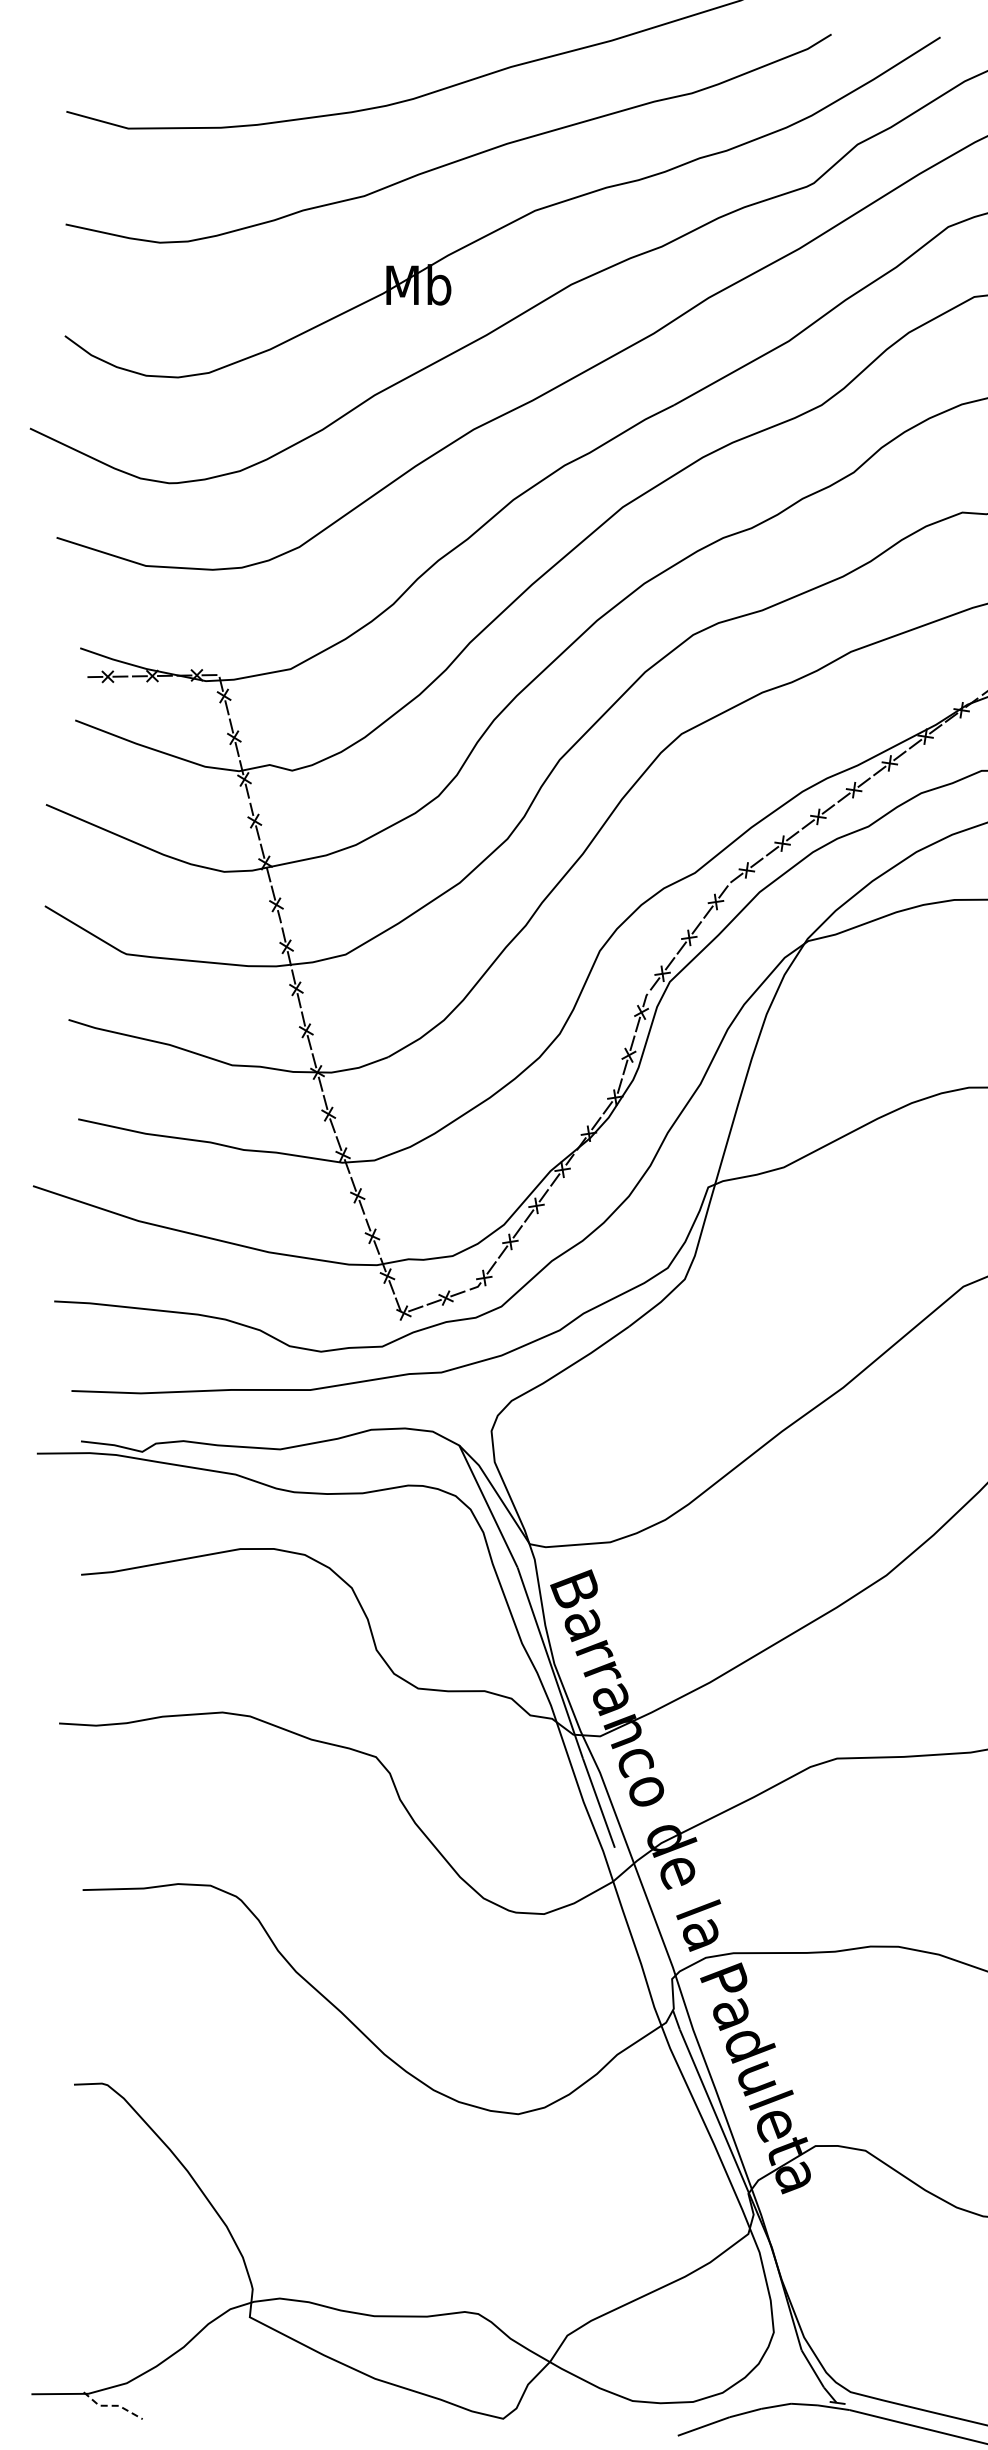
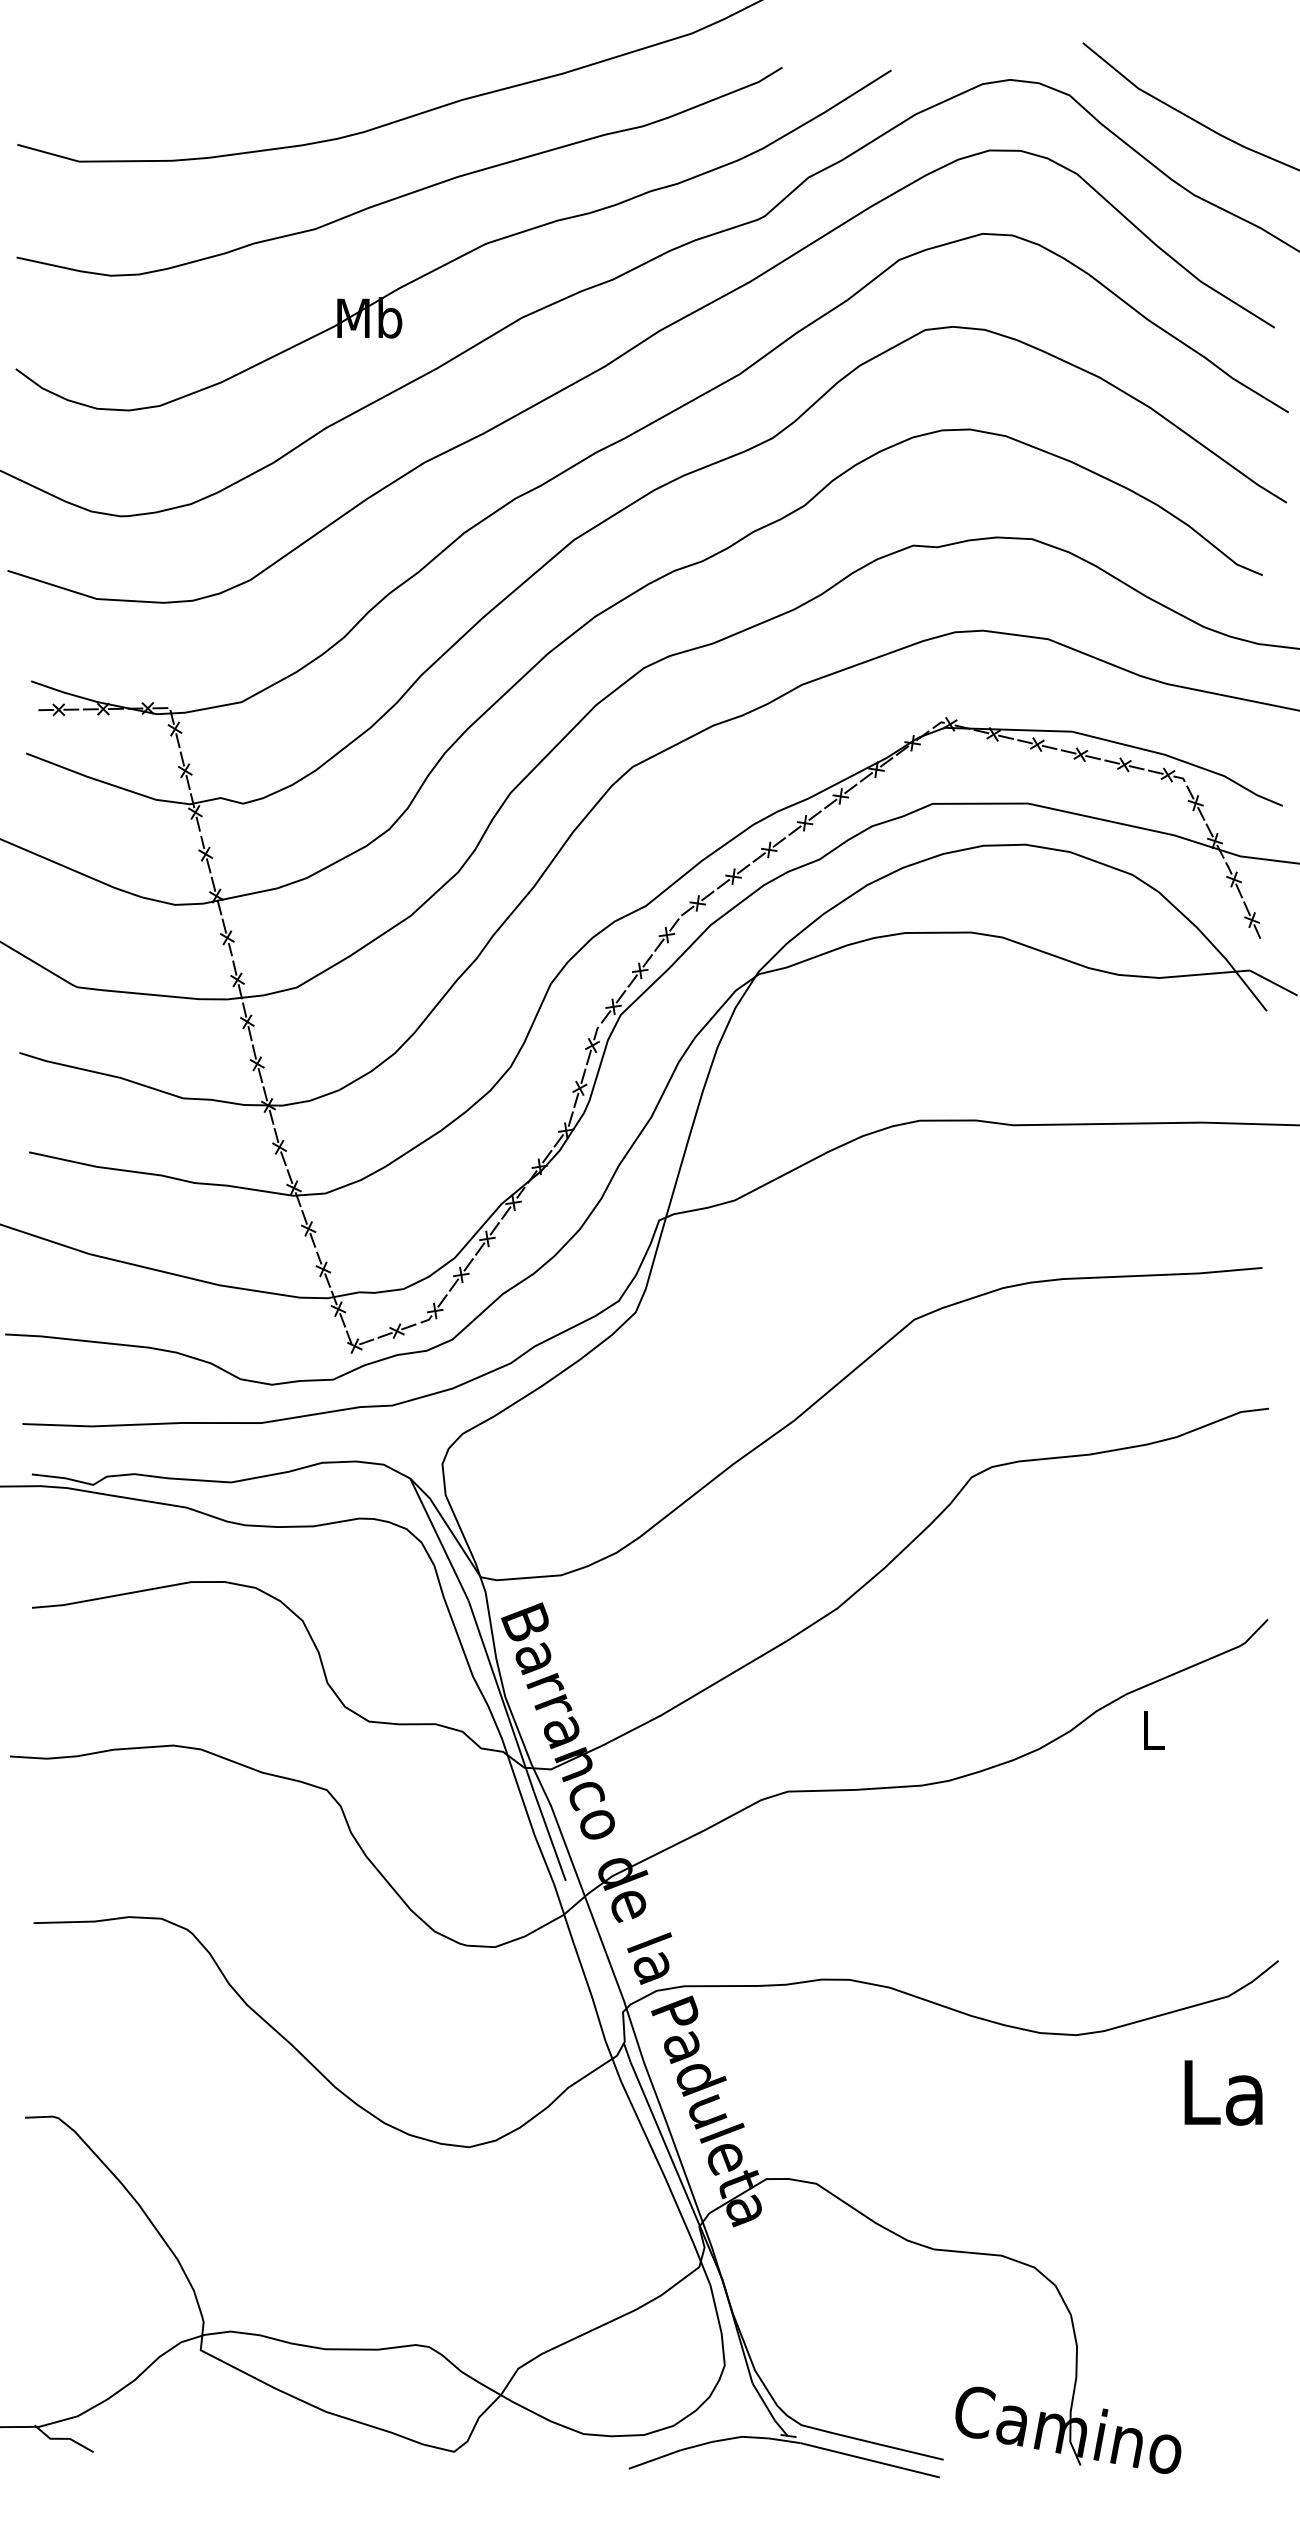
line: (113, 2405) -> (64, 2438), dashed -> solid

